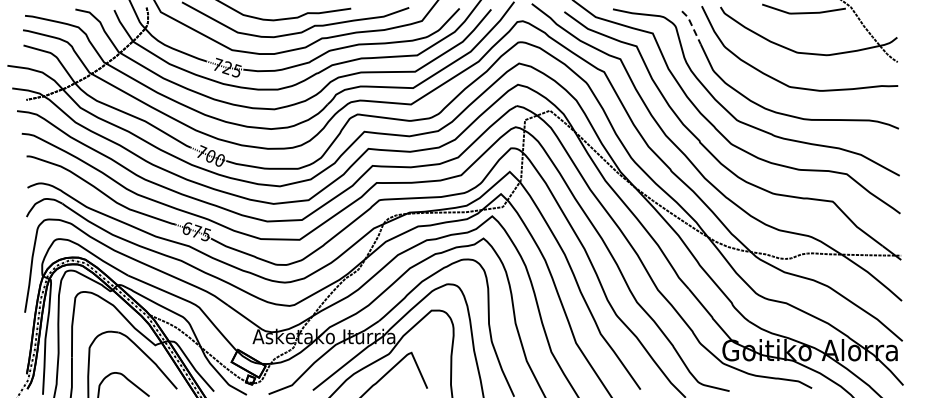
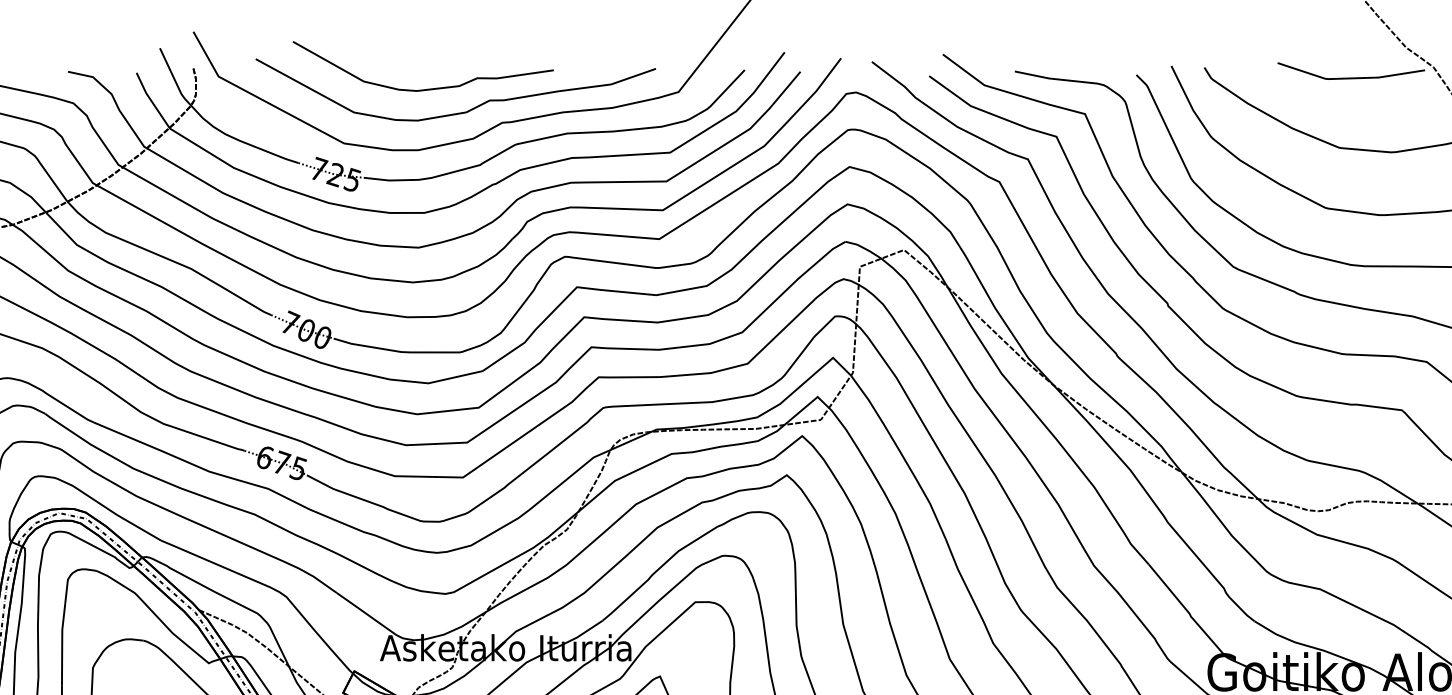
line: (692, 26) -> (1154, 101), dashed -> solid

